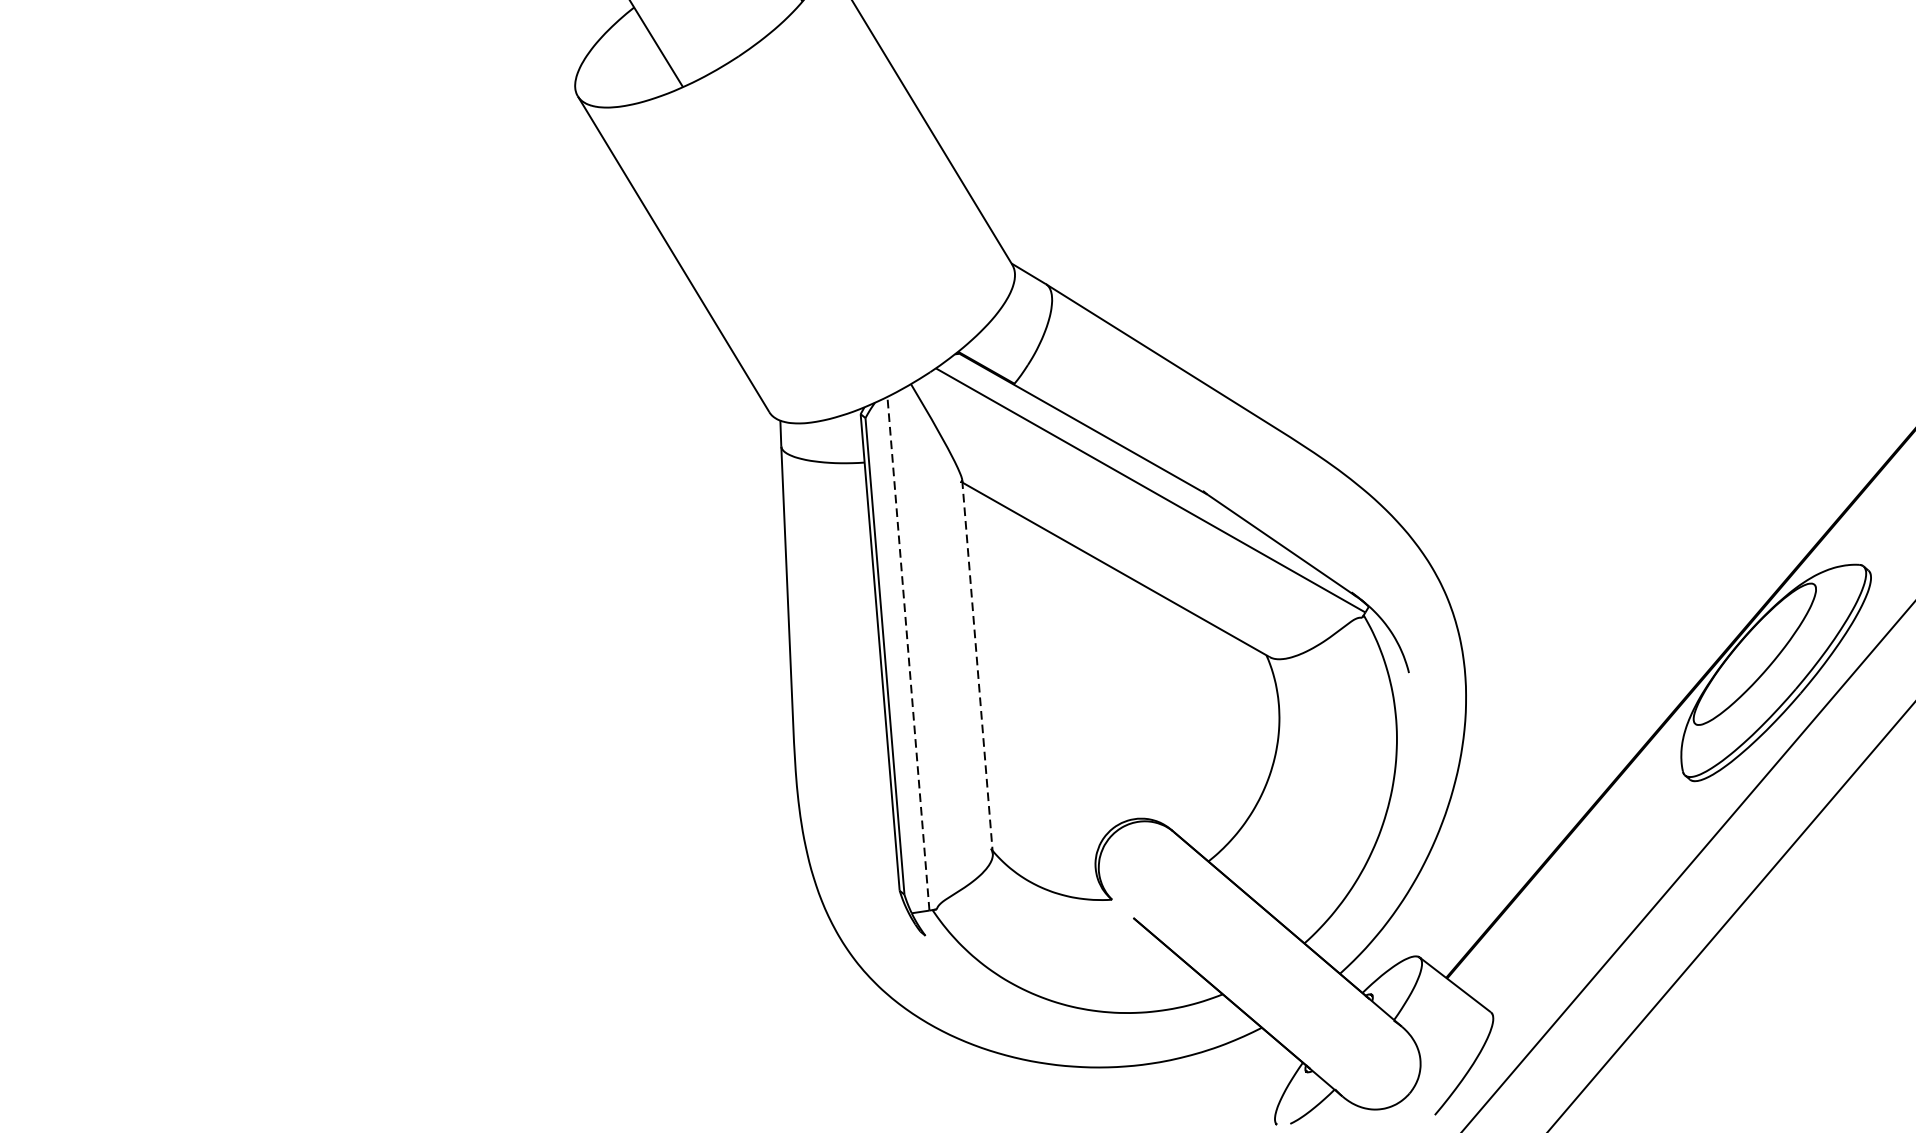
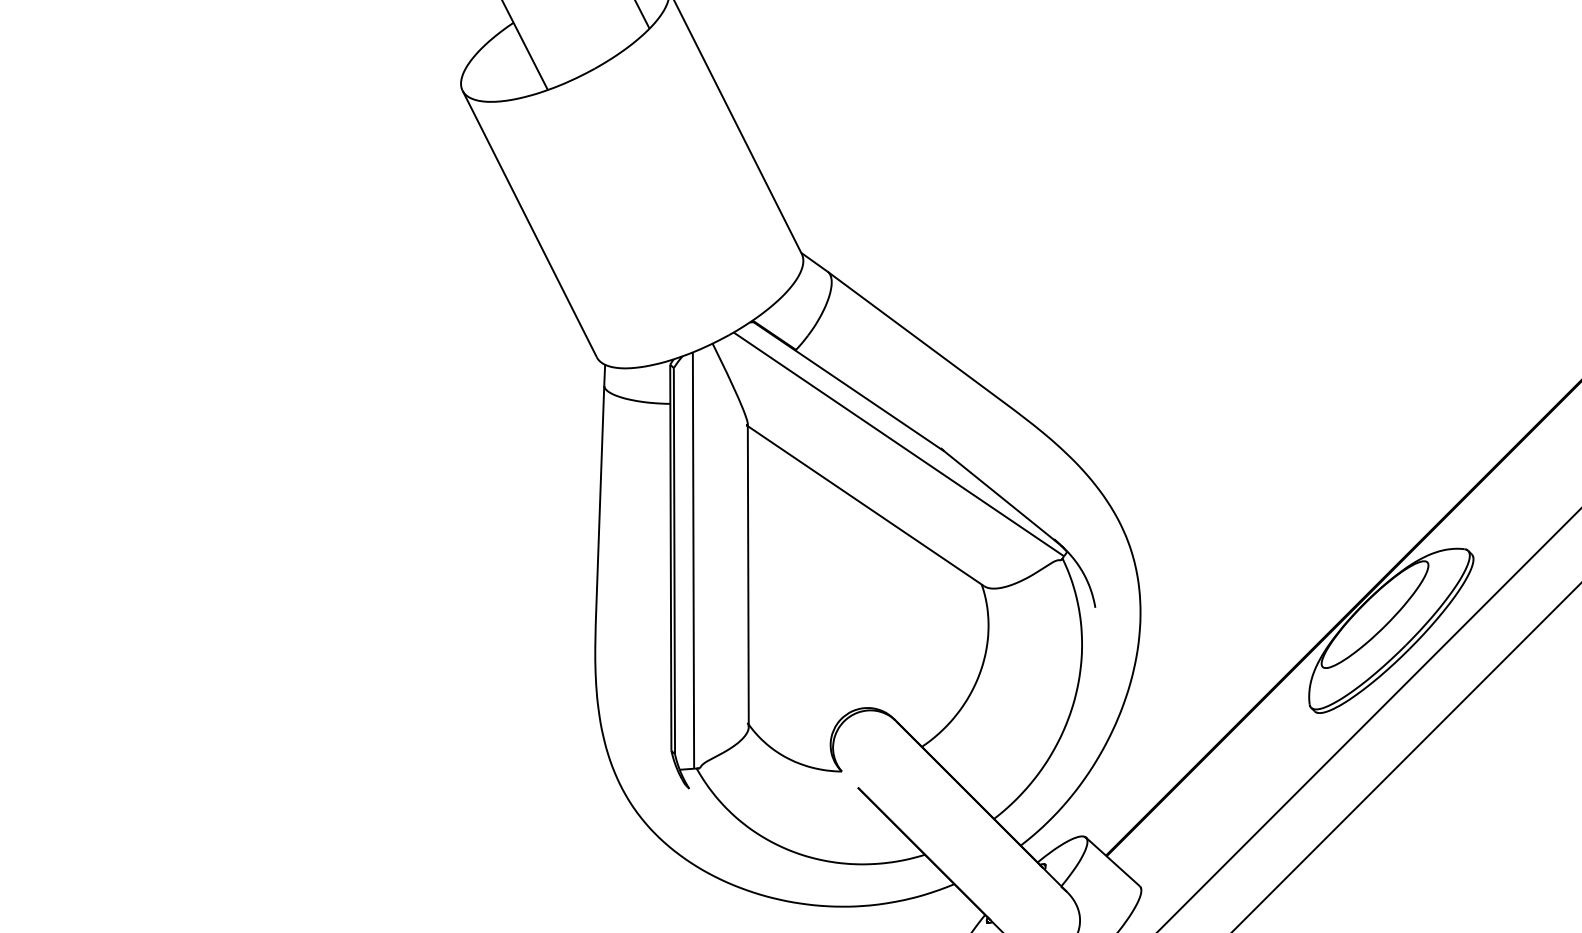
line: (908, 653) -> (693, 560), dashed -> solid
line: (977, 668) -> (748, 576), dashed -> solid

